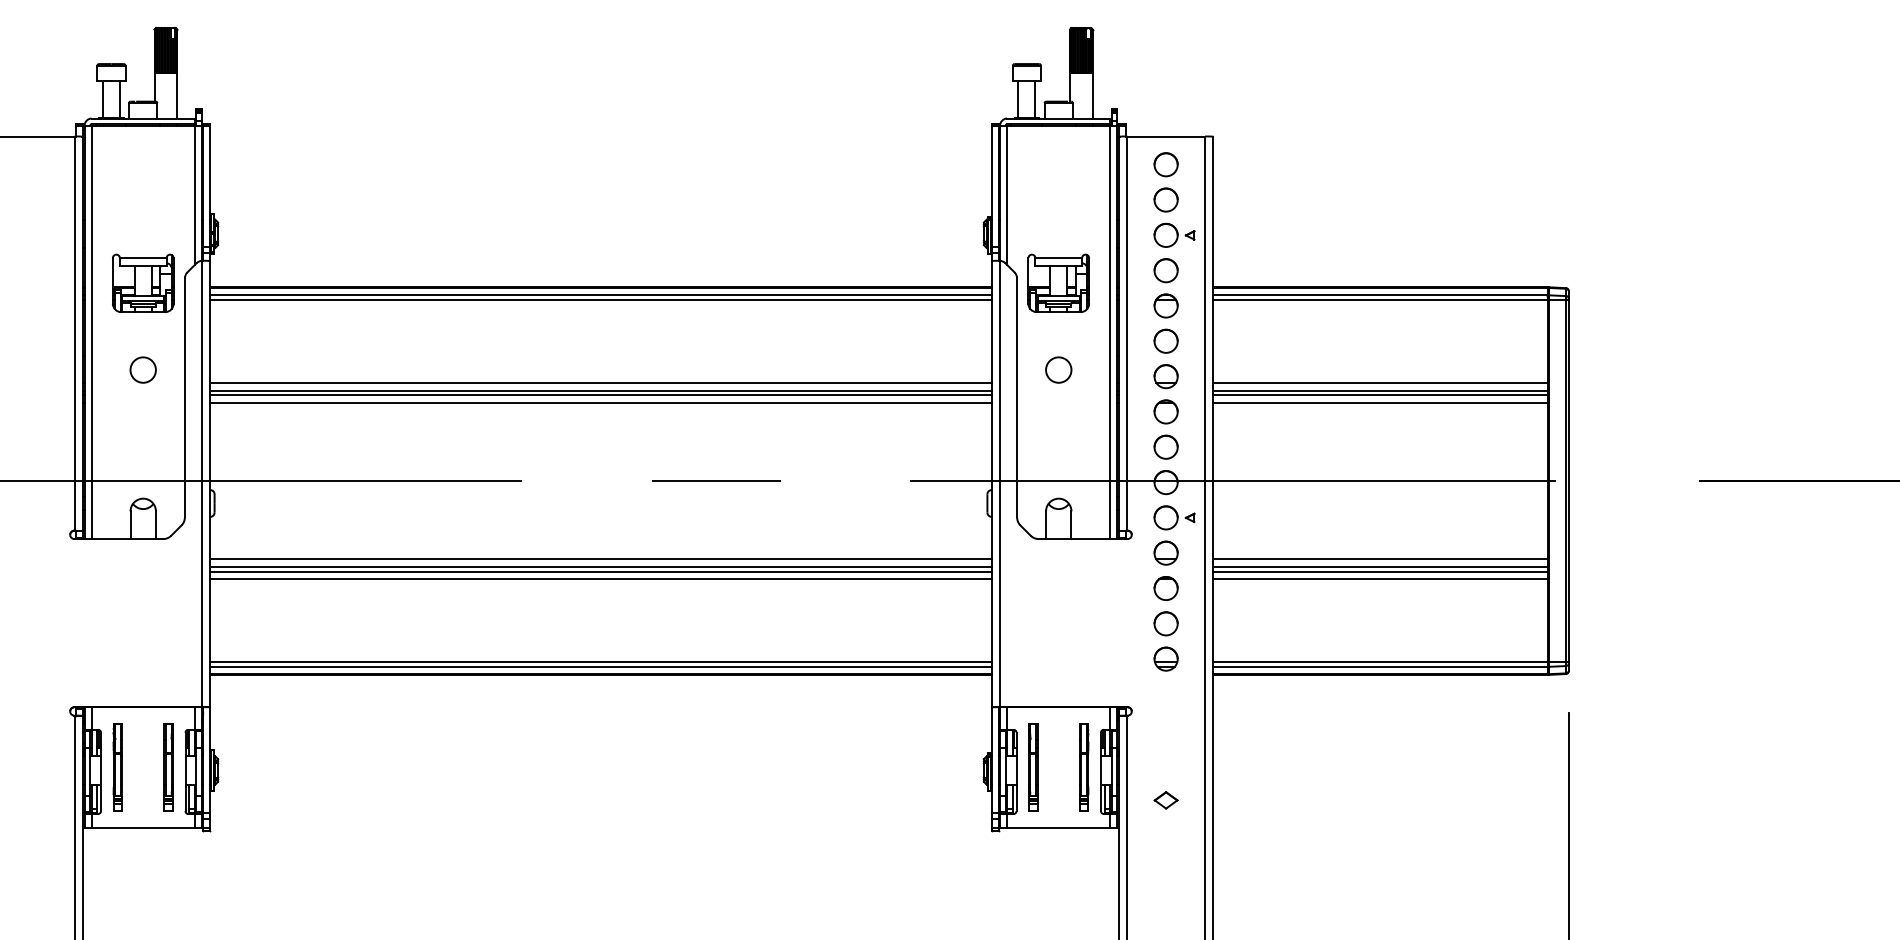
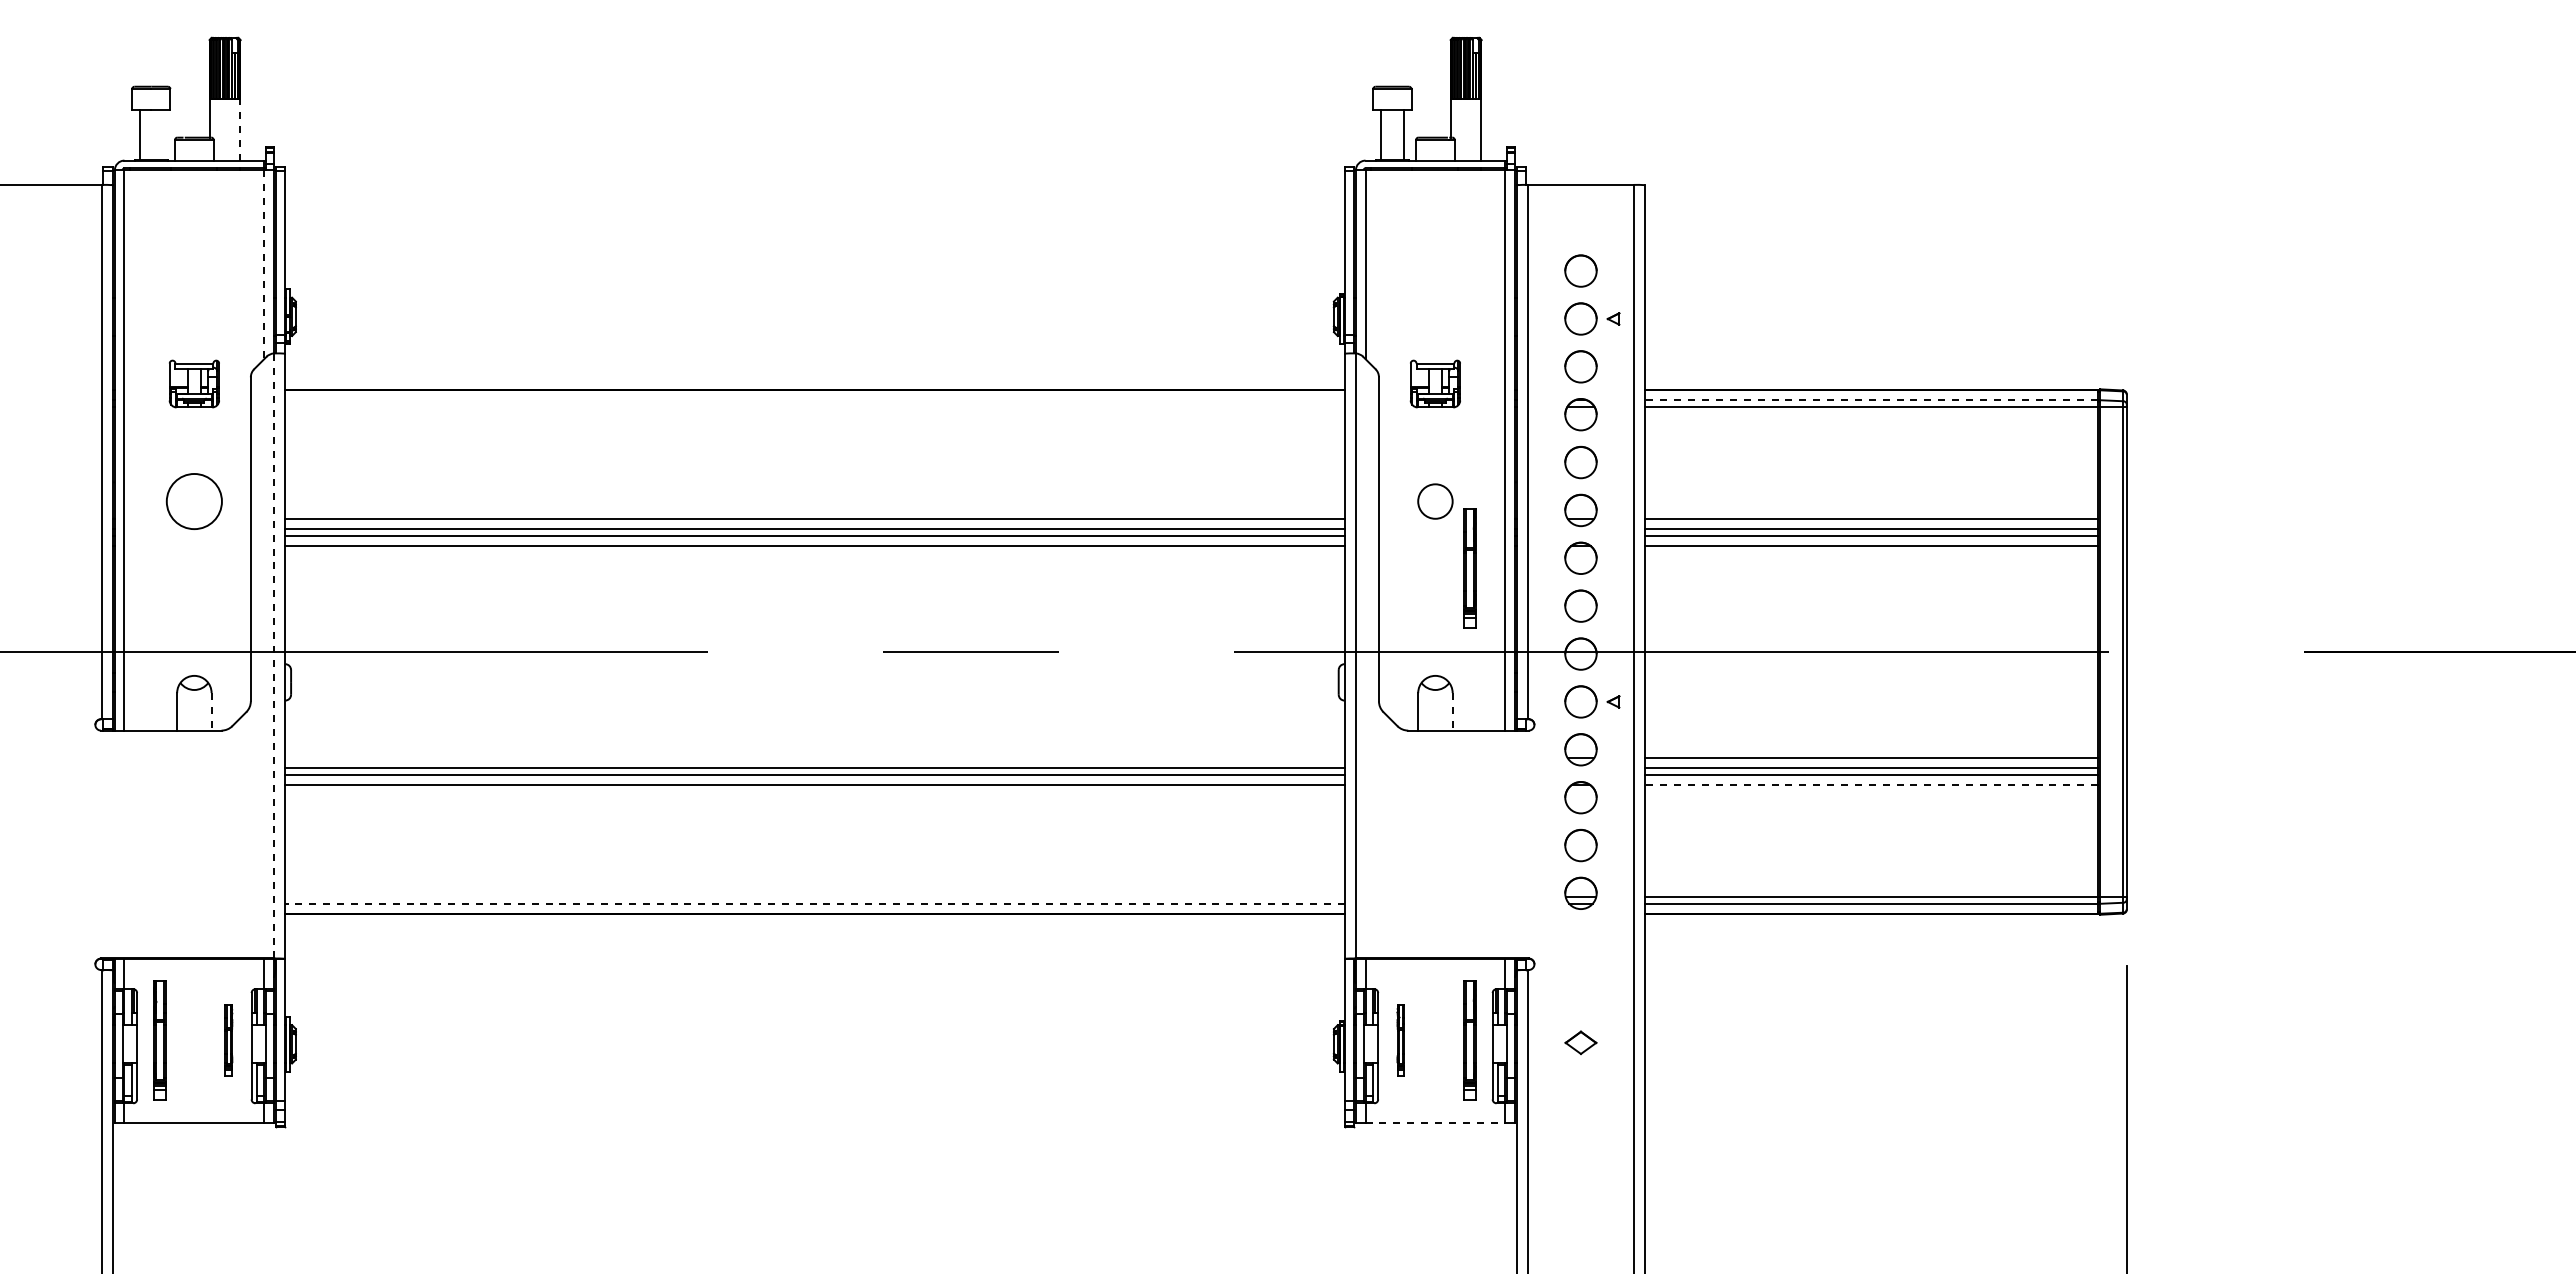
line: (177, 96) -> (240, 130), solid -> dashed
line: (119, 99) -> (162, 134), removed
circle: (1165, 164) -> (1580, 222), removed
line: (194, 195) -> (264, 265), solid -> dashed
part: (143, 282) -> (194, 383), size x0.6
part: (1058, 282) -> (1435, 383), size x0.6
line: (600, 295) -> (814, 400), removed
line: (1380, 295) -> (1871, 400), solid -> dashed
line: (600, 299) -> (814, 406), removed
circle: (143, 370) -> (194, 501), size x1.6
part: (1083, 419) -> (1469, 568), added
line: (201, 483) -> (273, 655), solid -> dashed
line: (155, 524) -> (211, 711), solid -> dashed
line: (1071, 524) -> (1452, 711), solid -> dashed
line: (600, 558) -> (814, 757), removed
line: (1380, 579) -> (1871, 785), solid -> dashed
line: (600, 662) -> (814, 897), removed
line: (600, 667) -> (814, 904), solid -> dashed
part: (168, 767) -> (228, 1040), size x0.6
part: (1032, 767) -> (1400, 1040), size x0.6
part: (1165, 800) -> (1580, 1042), moved
line: (1058, 828) -> (1435, 1122), solid -> dashed

